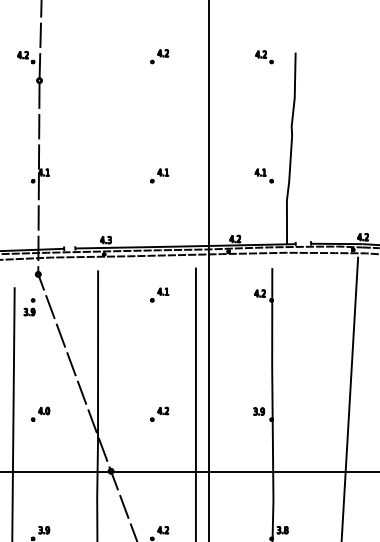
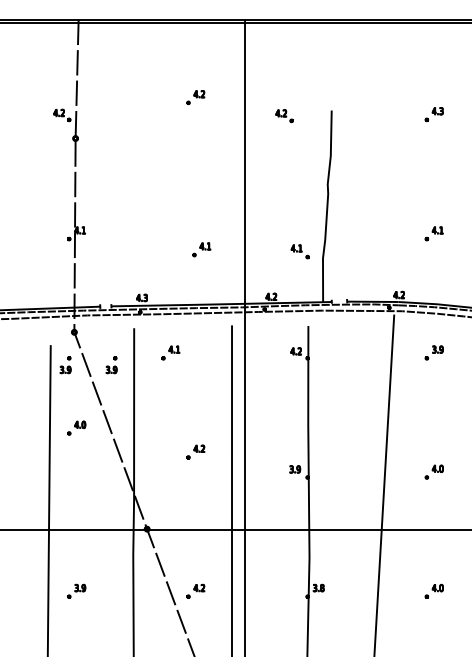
part: (159, 56) -> (195, 97), moved
part: (264, 57) -> (284, 116), moved
part: (159, 175) -> (201, 249), moved
part: (263, 175) -> (299, 251), moved
part: (159, 294) -> (170, 352), moved
part: (75, 307) -> (111, 365), added
part: (40, 413) -> (76, 427), moved
part: (159, 413) -> (195, 451), moved

